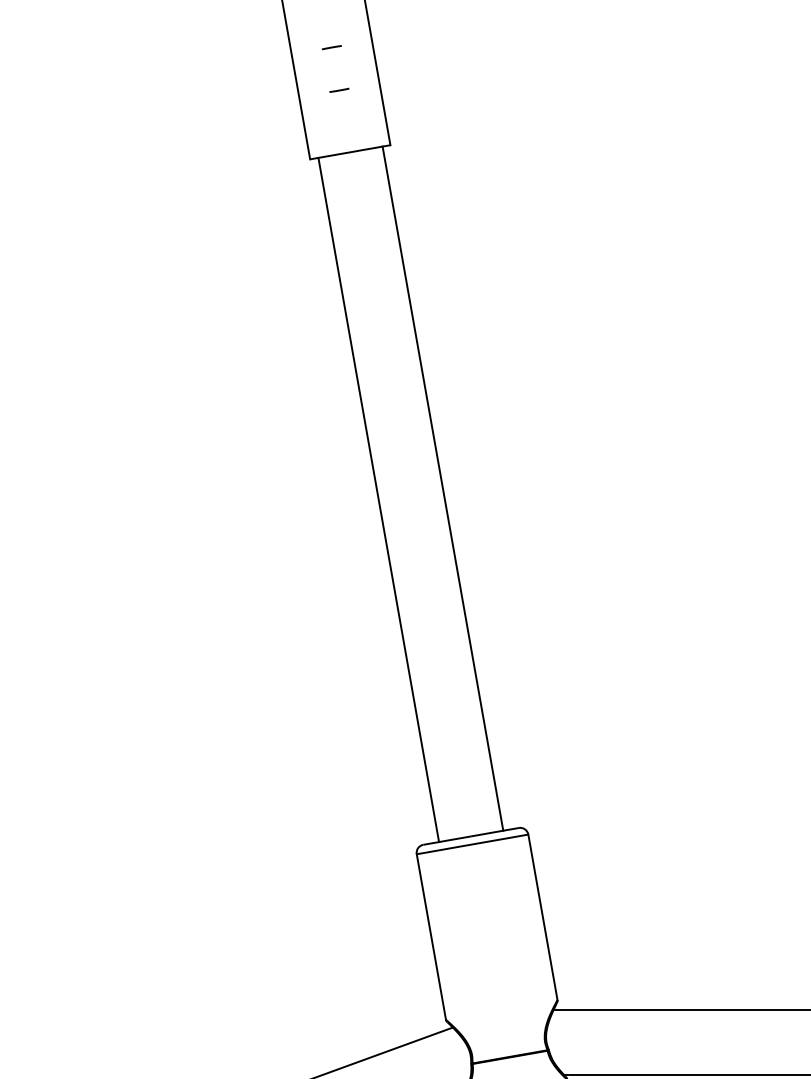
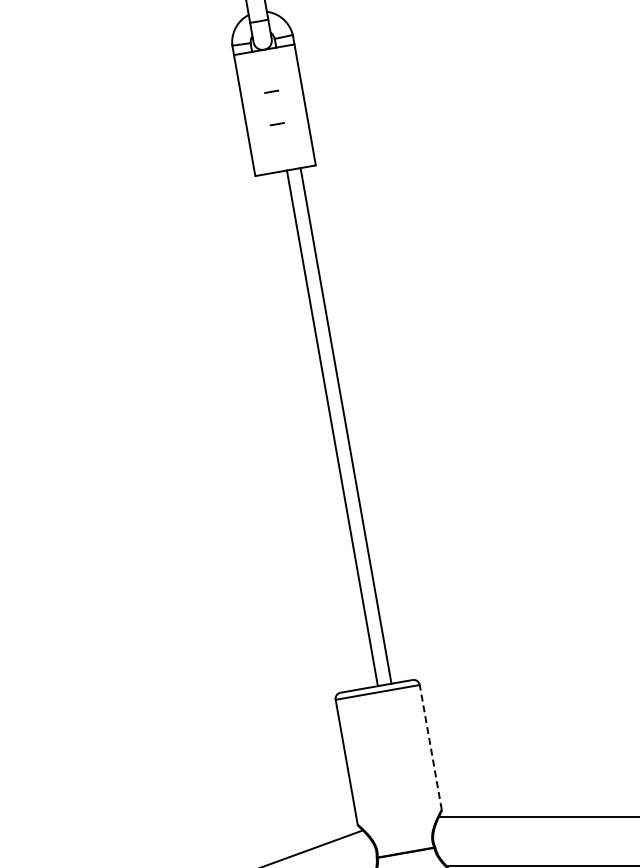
line: (441, 488) -> (331, 428), moved
line: (378, 499) -> (345, 425), moved
line: (542, 916) -> (430, 746), solid -> dashed

